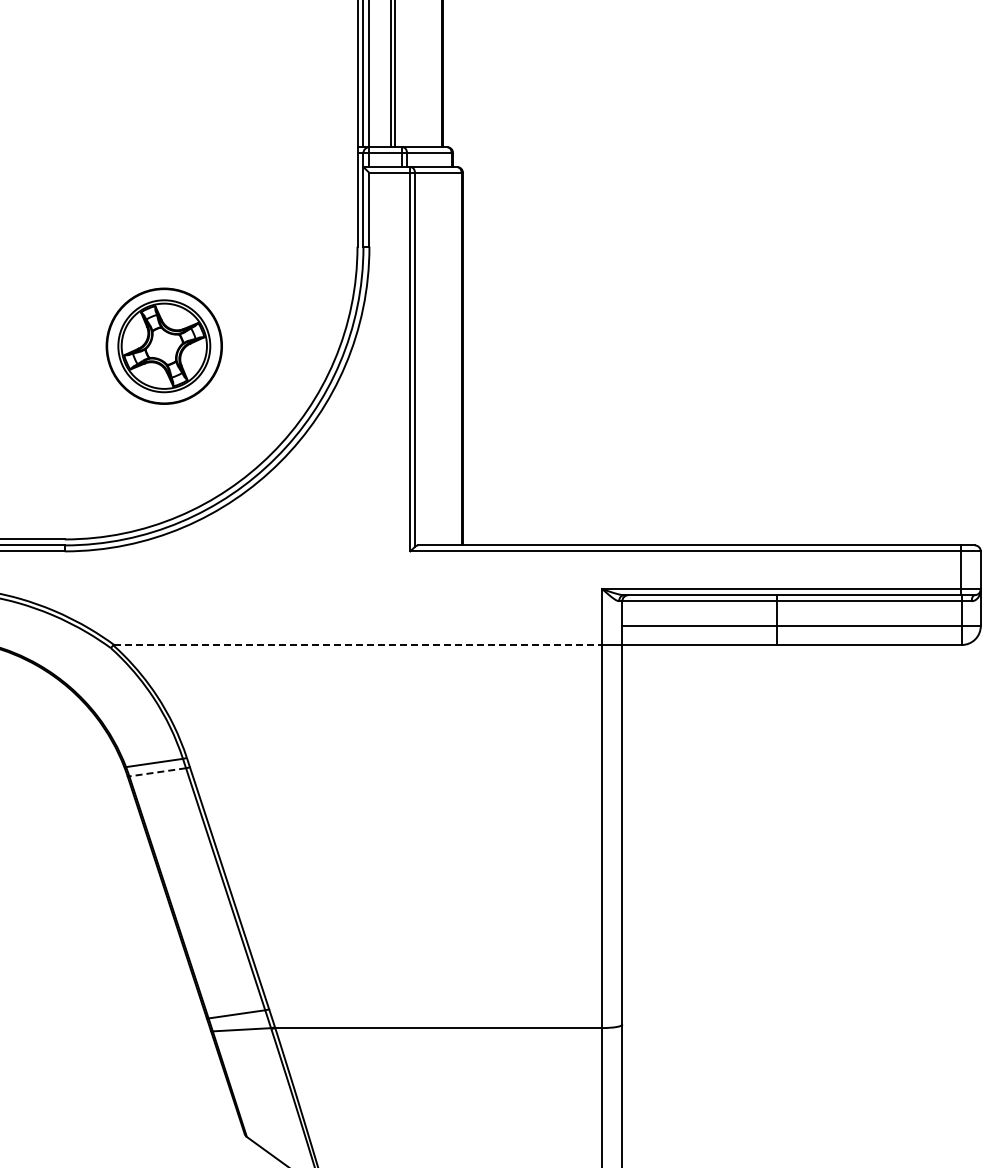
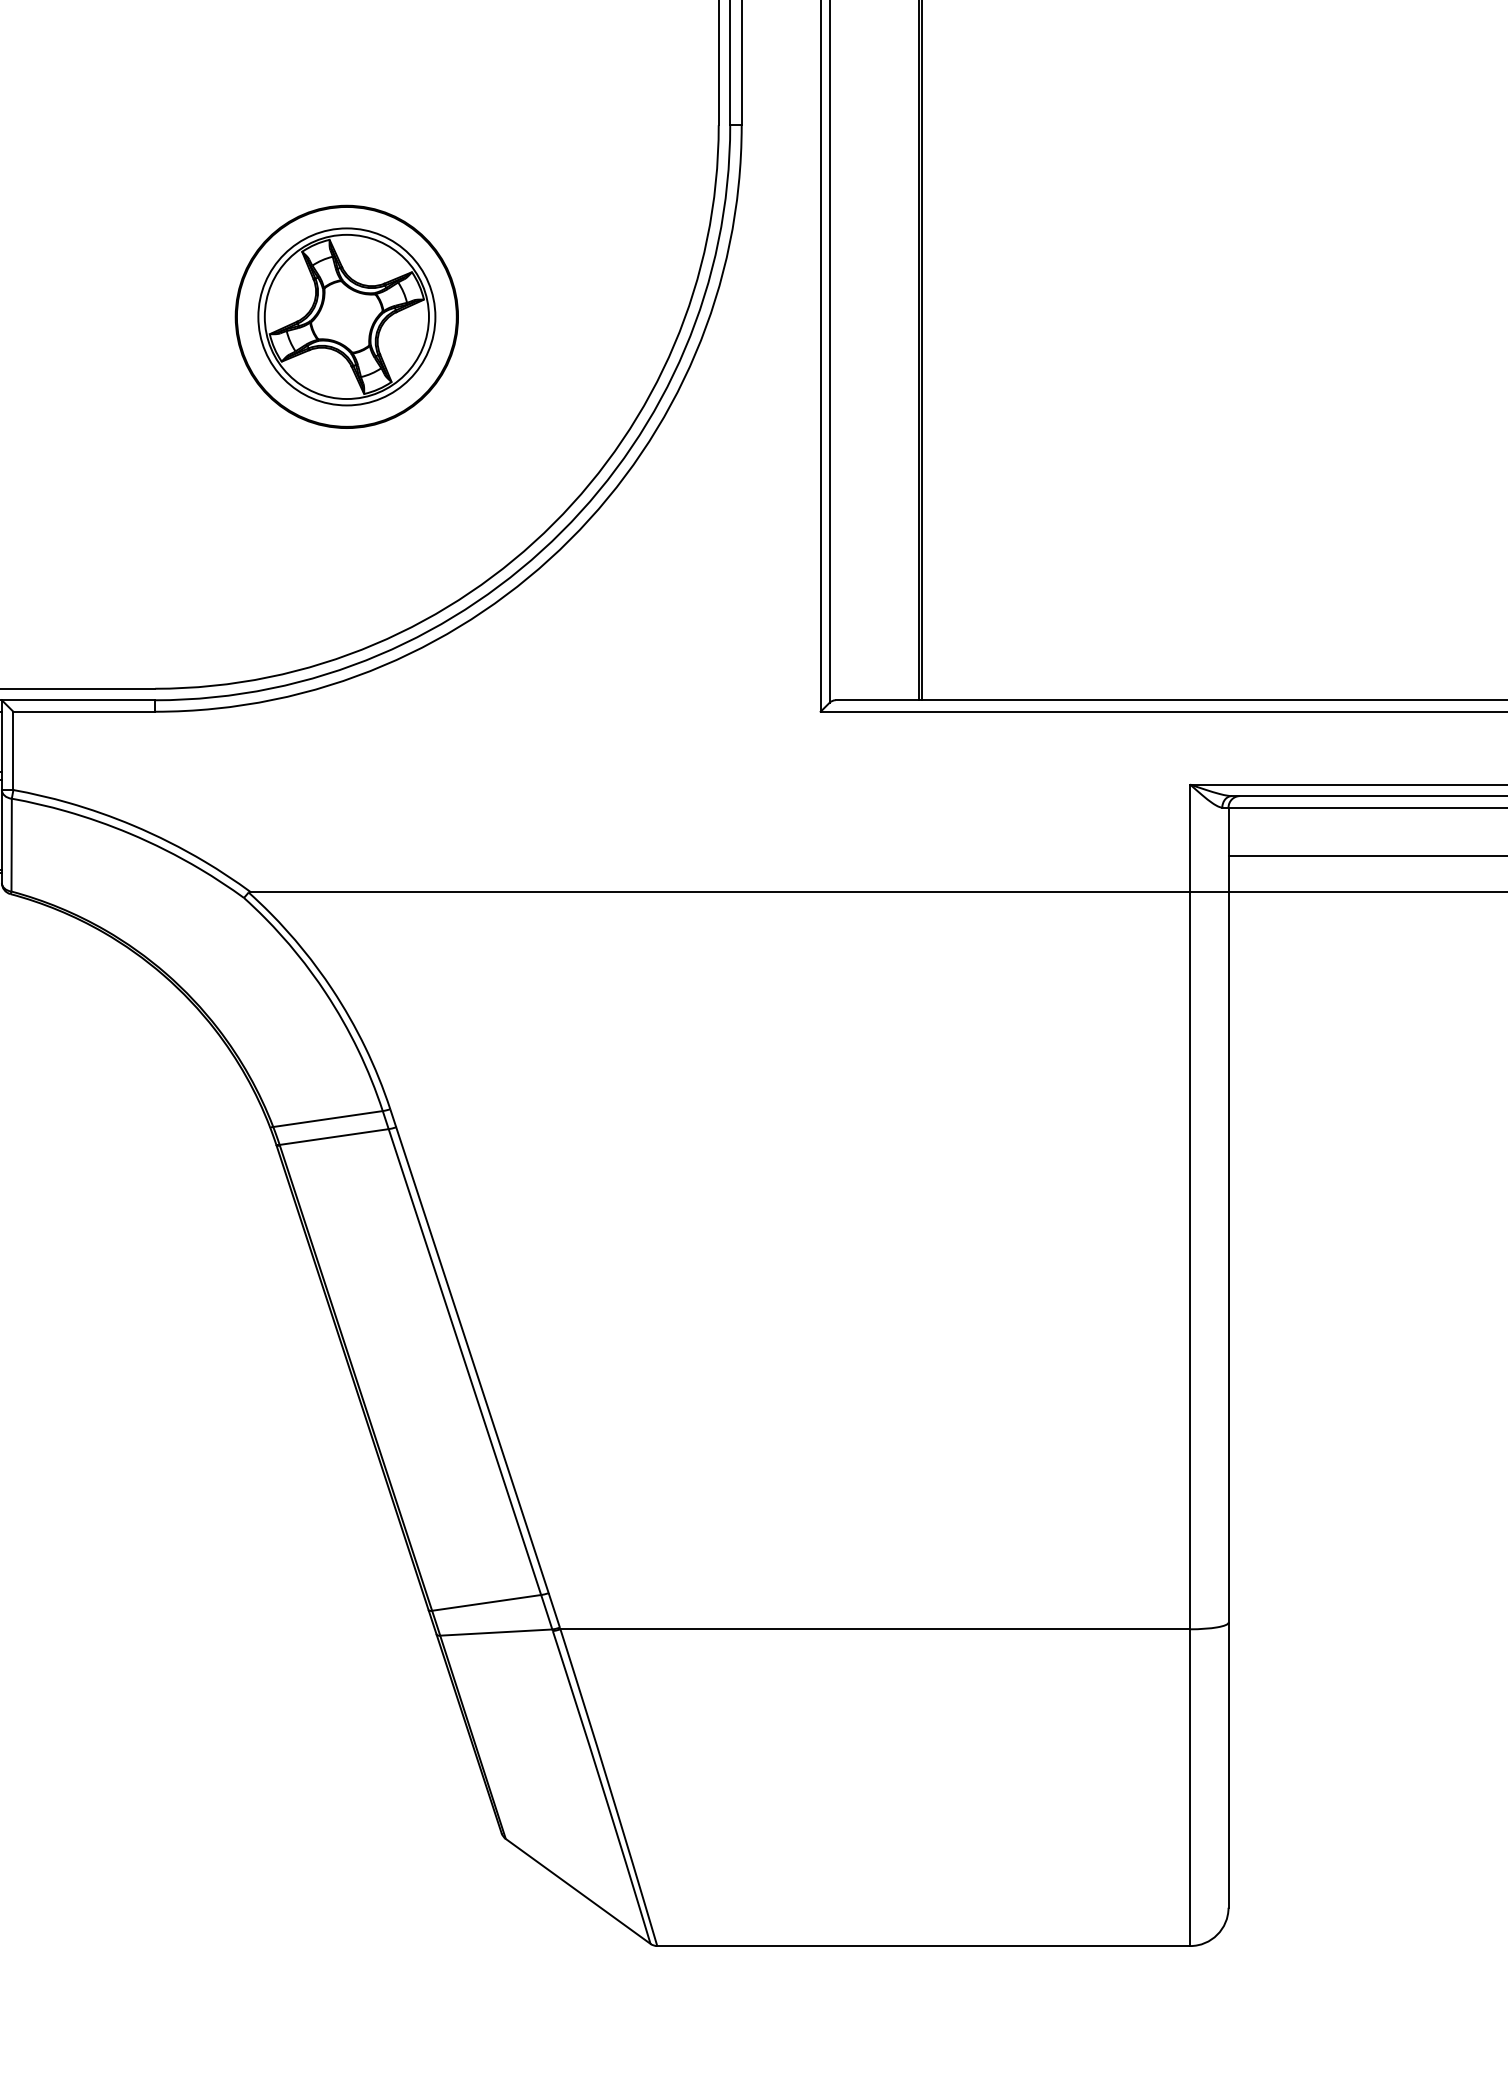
line: (358, 644) -> (720, 890), dashed -> solid
line: (157, 772) -> (333, 1137), dashed -> solid

